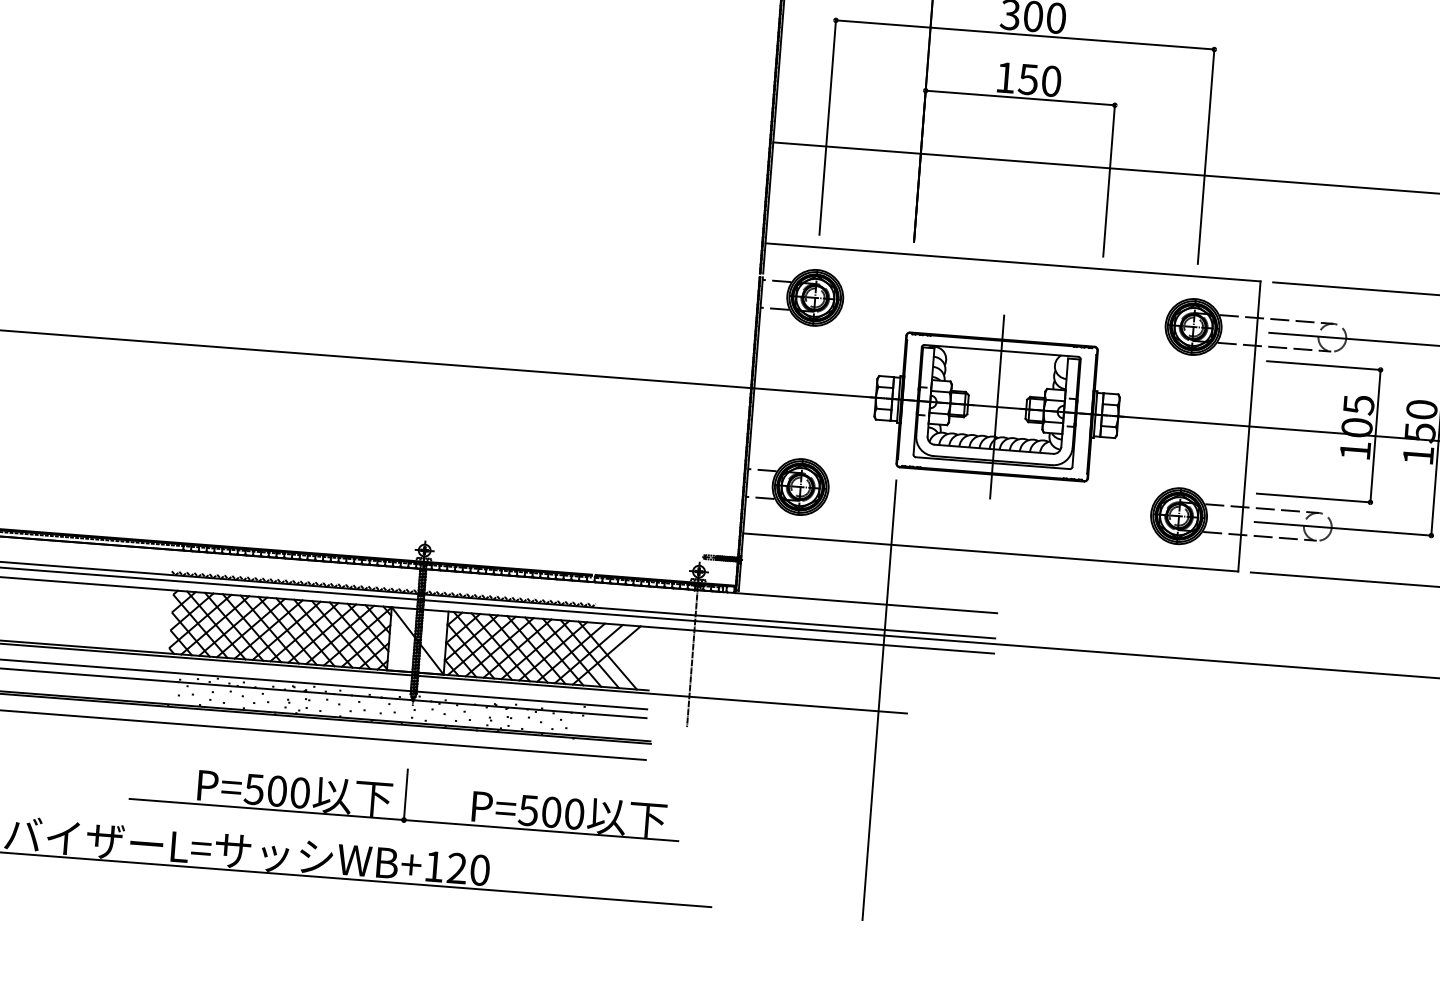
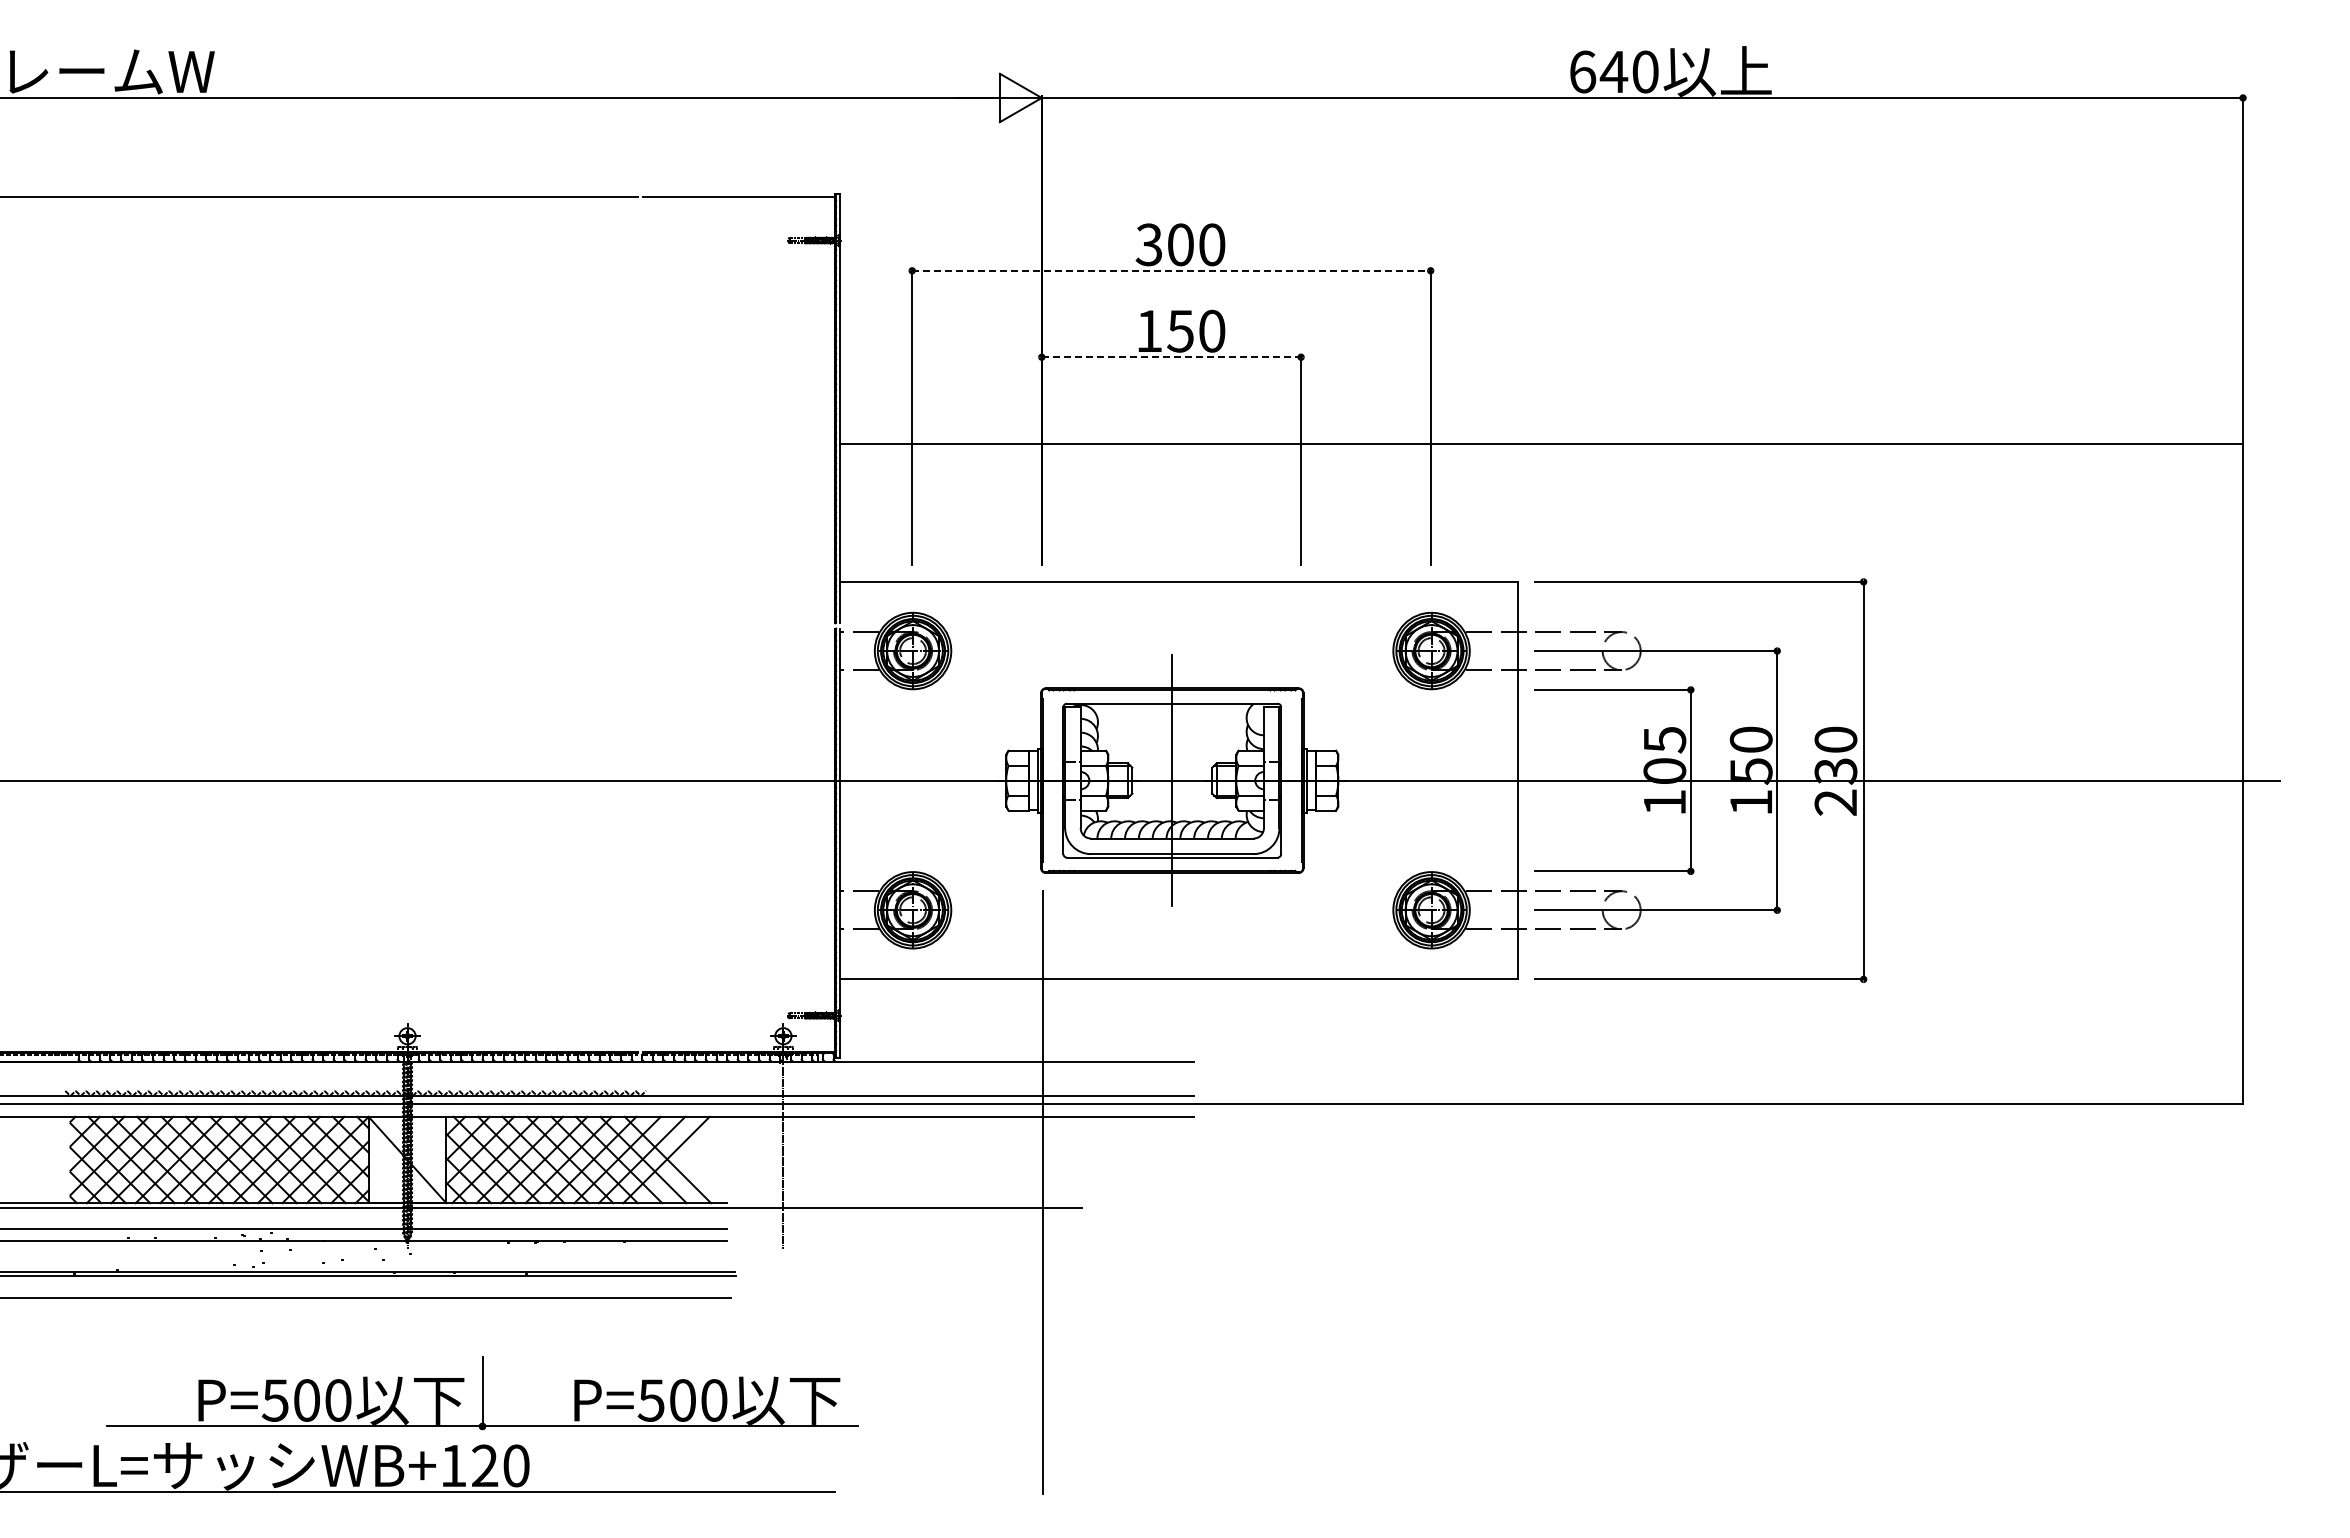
line: (1025, 34) -> (1171, 270), solid -> dashed
line: (1020, 98) -> (1171, 357), solid -> dashed
part: (405, 795) -> (482, 1393), moved

